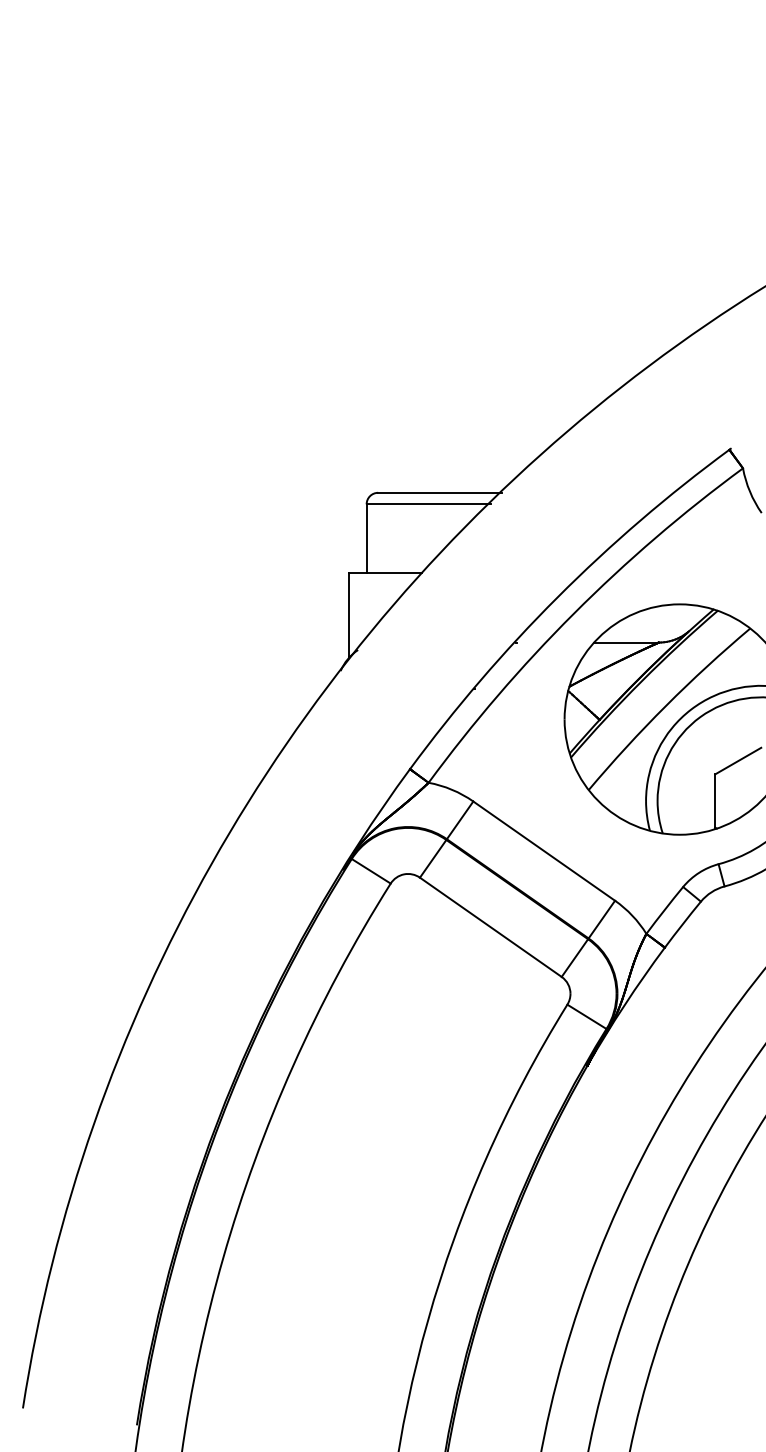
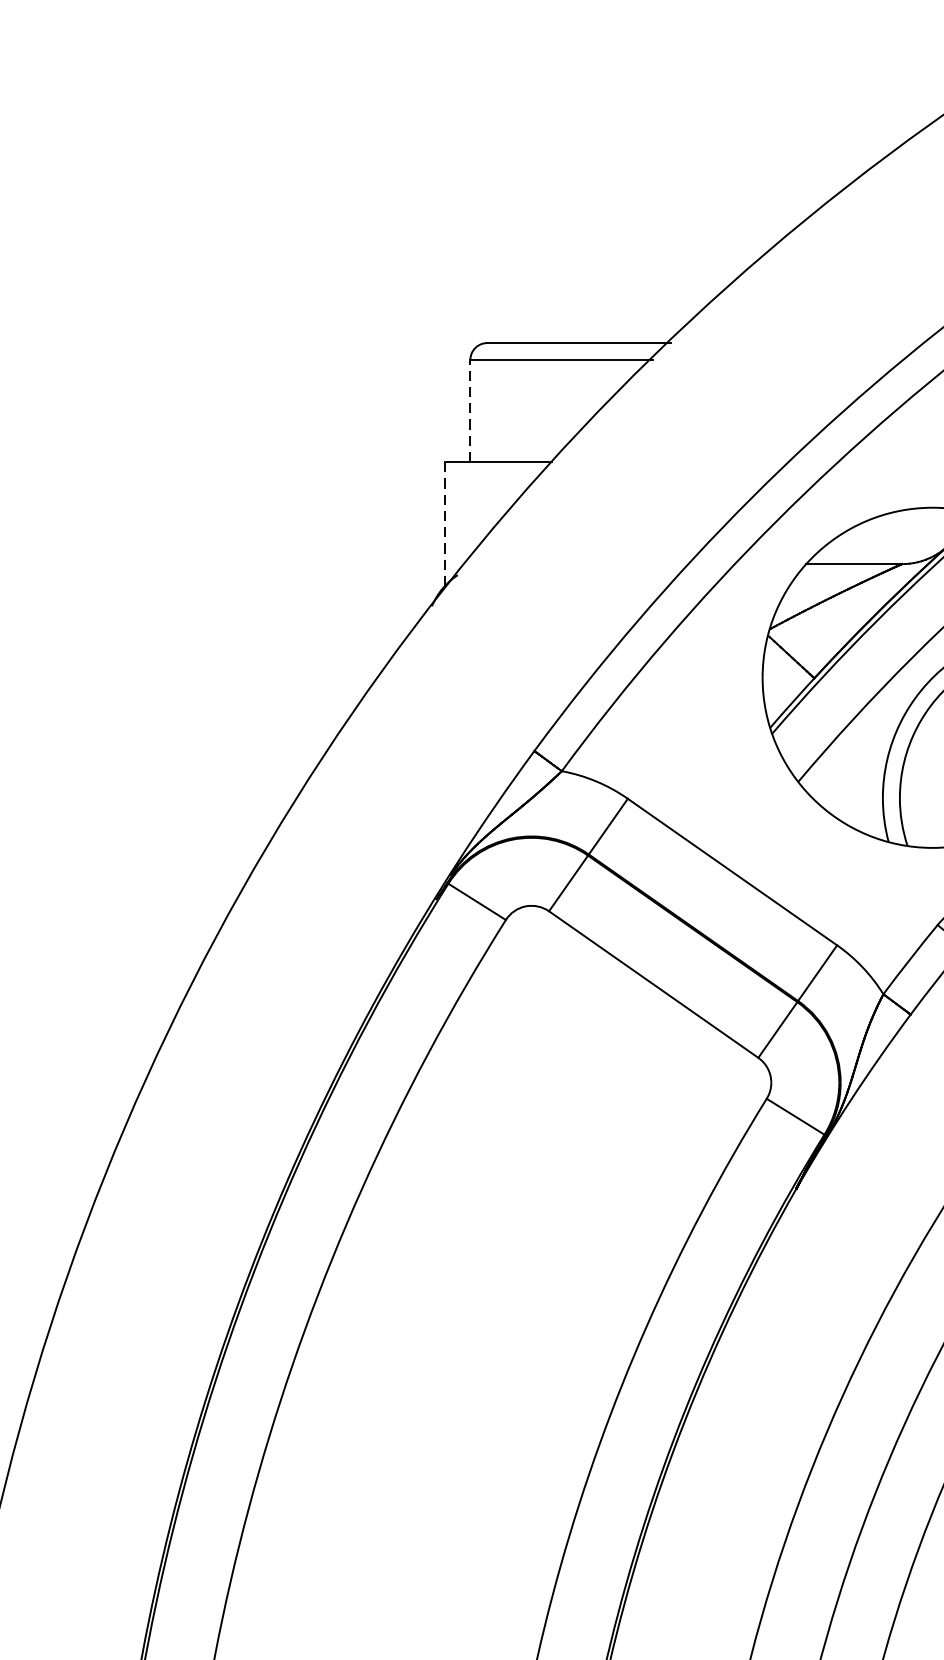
line: (366, 538) -> (470, 410), solid -> dashed
line: (349, 615) -> (445, 524), solid -> dashed

